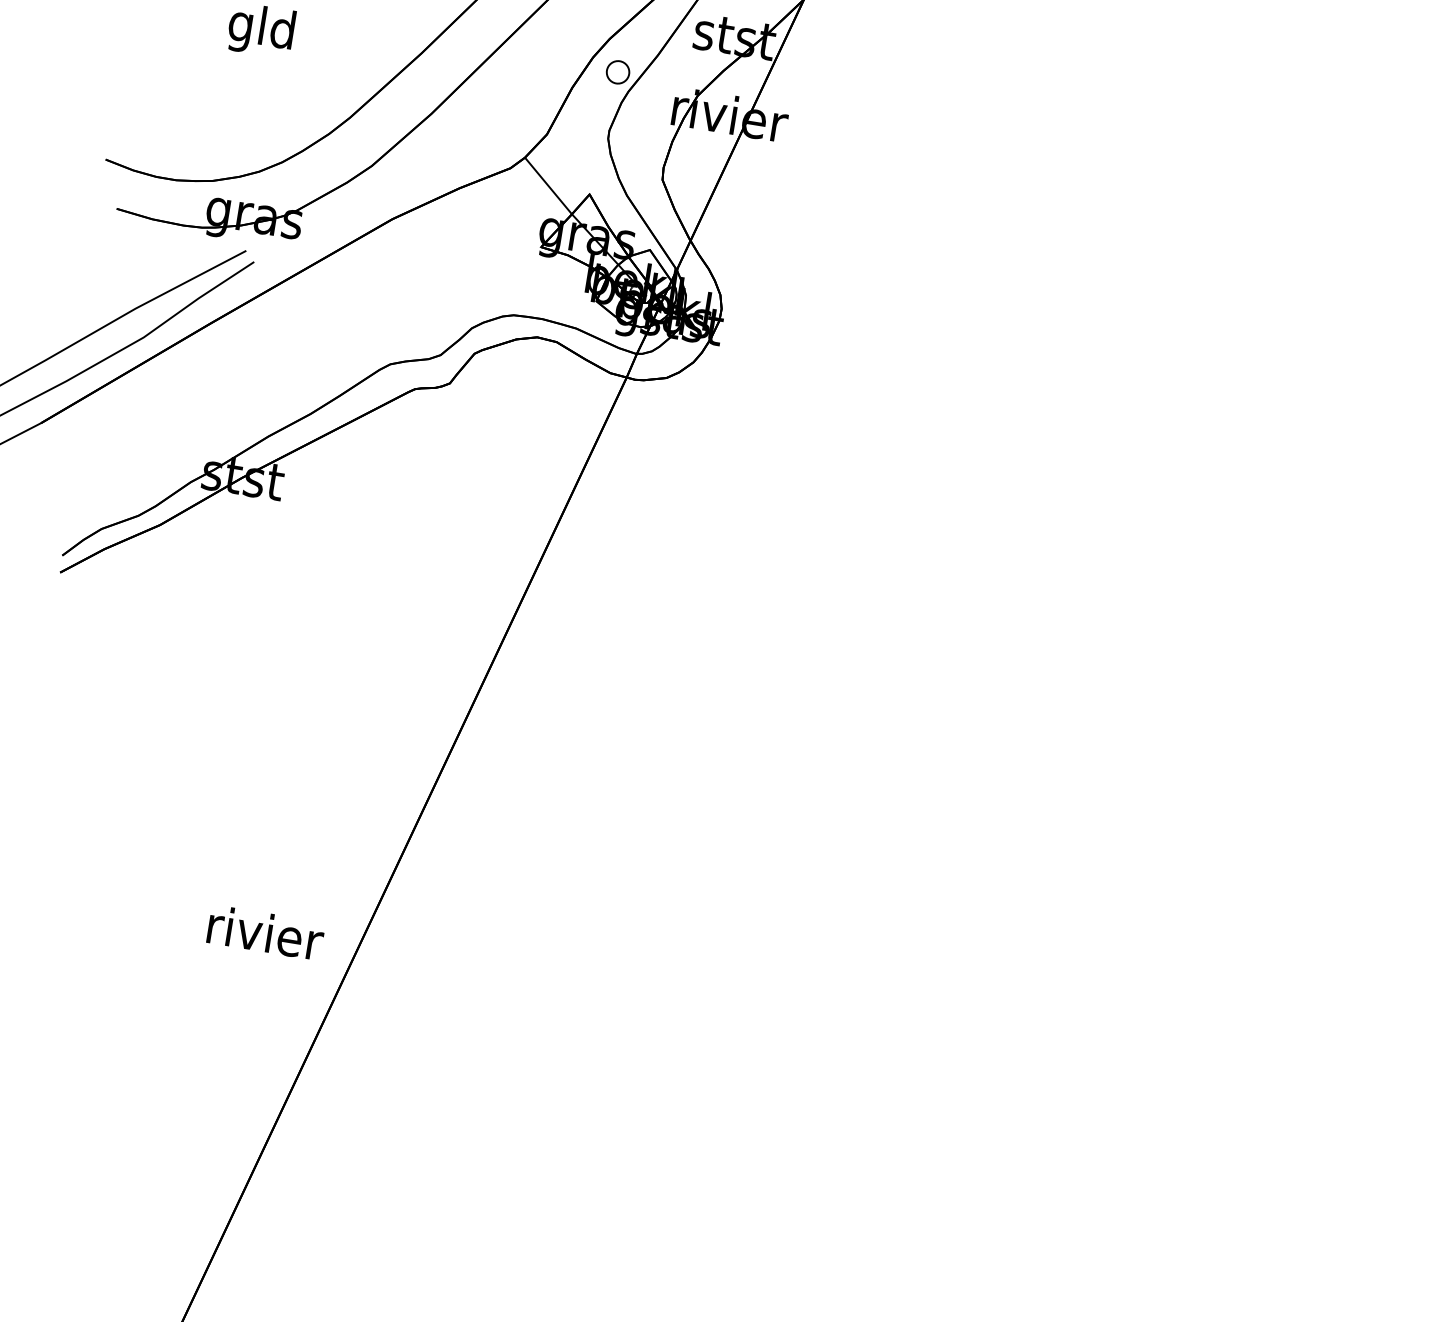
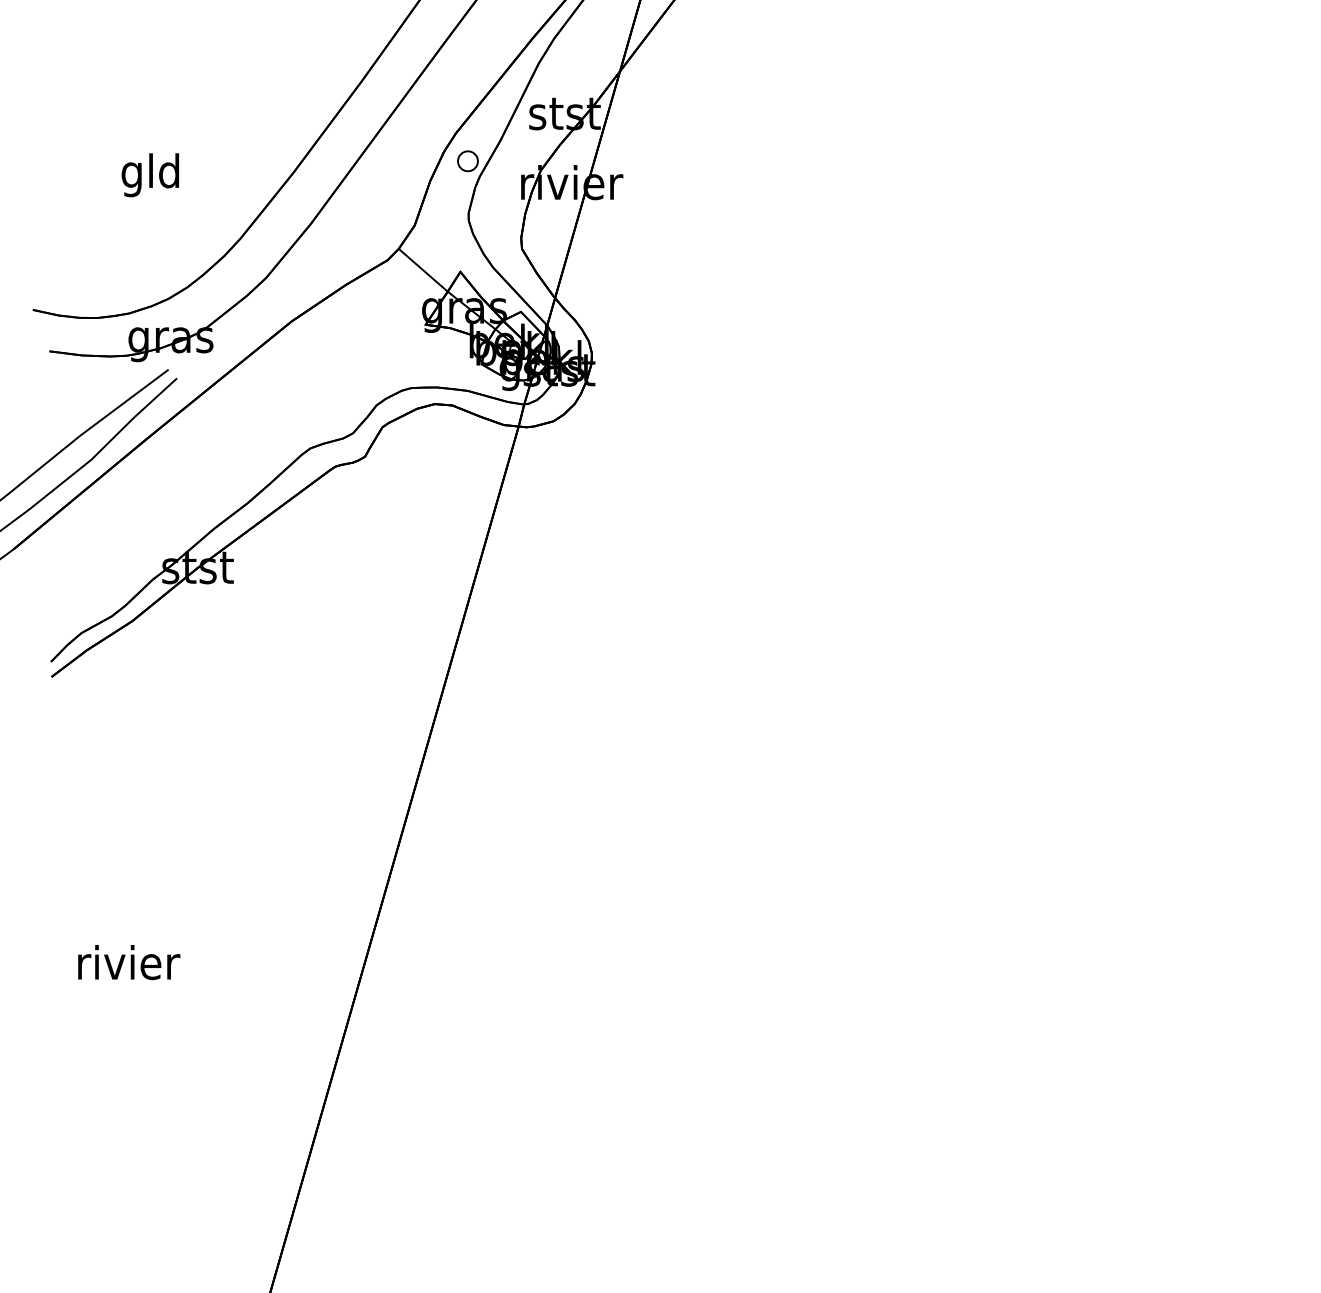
text: (266, 932) -> (129, 962), moved

